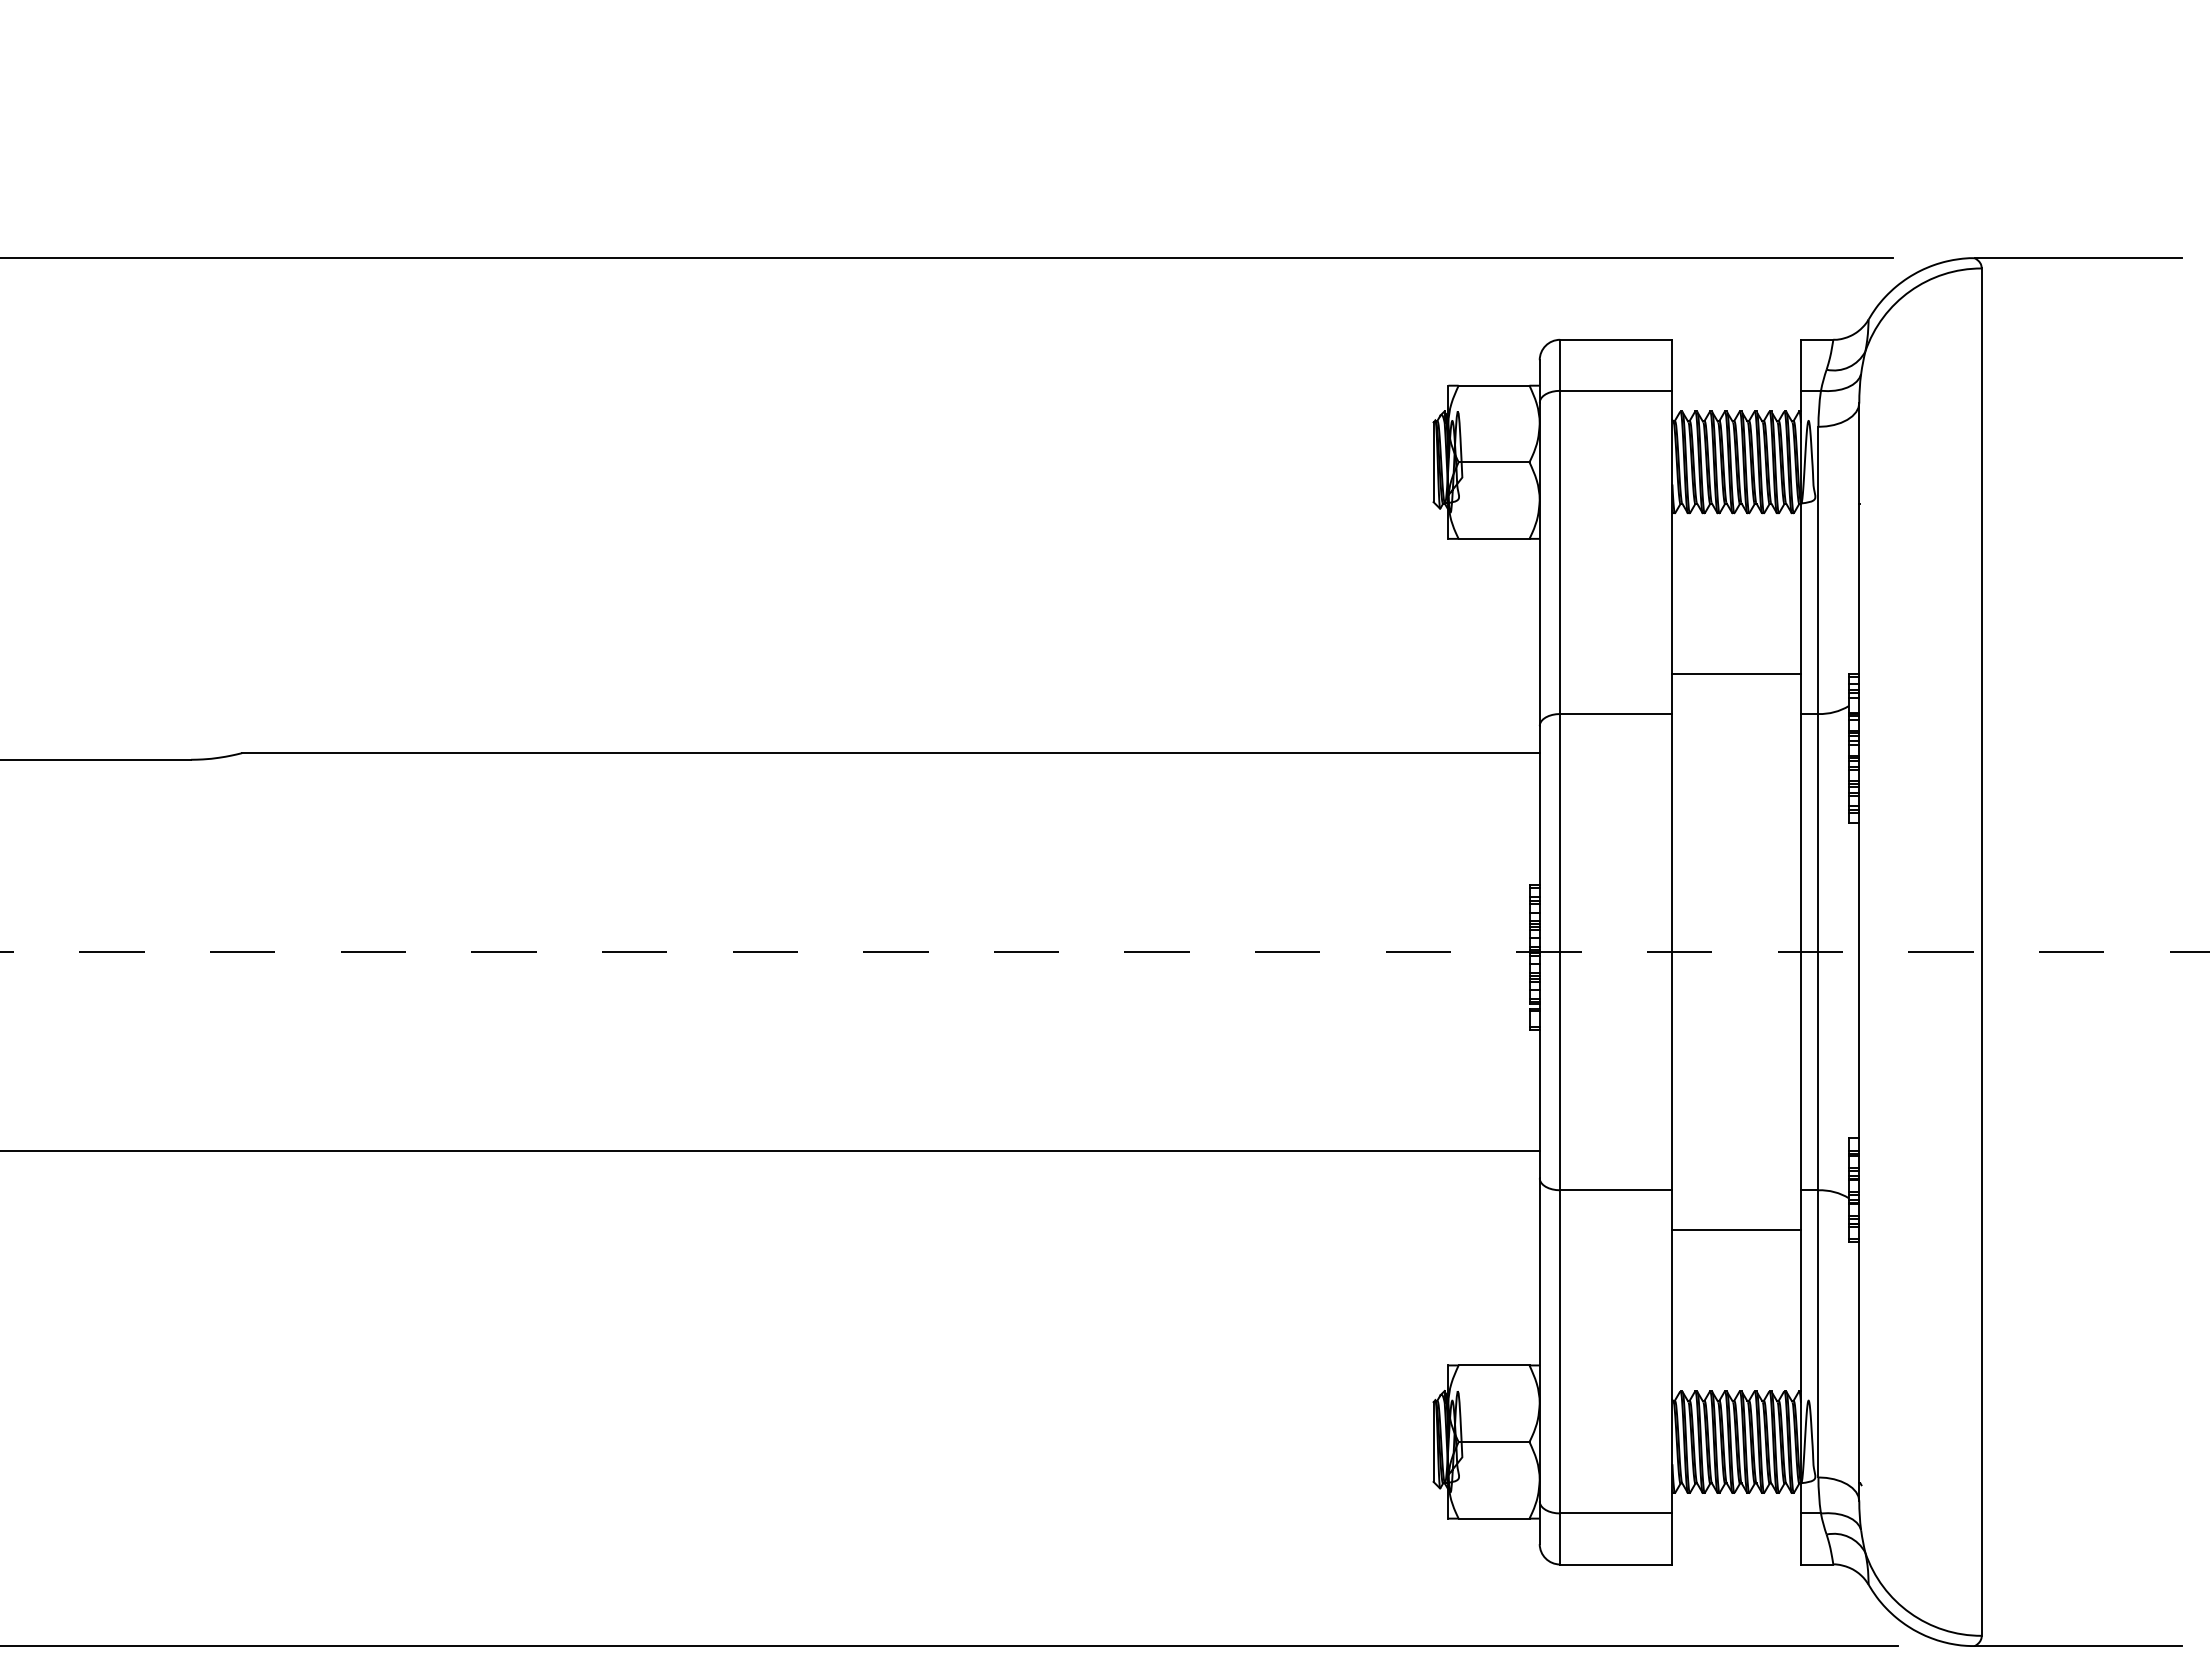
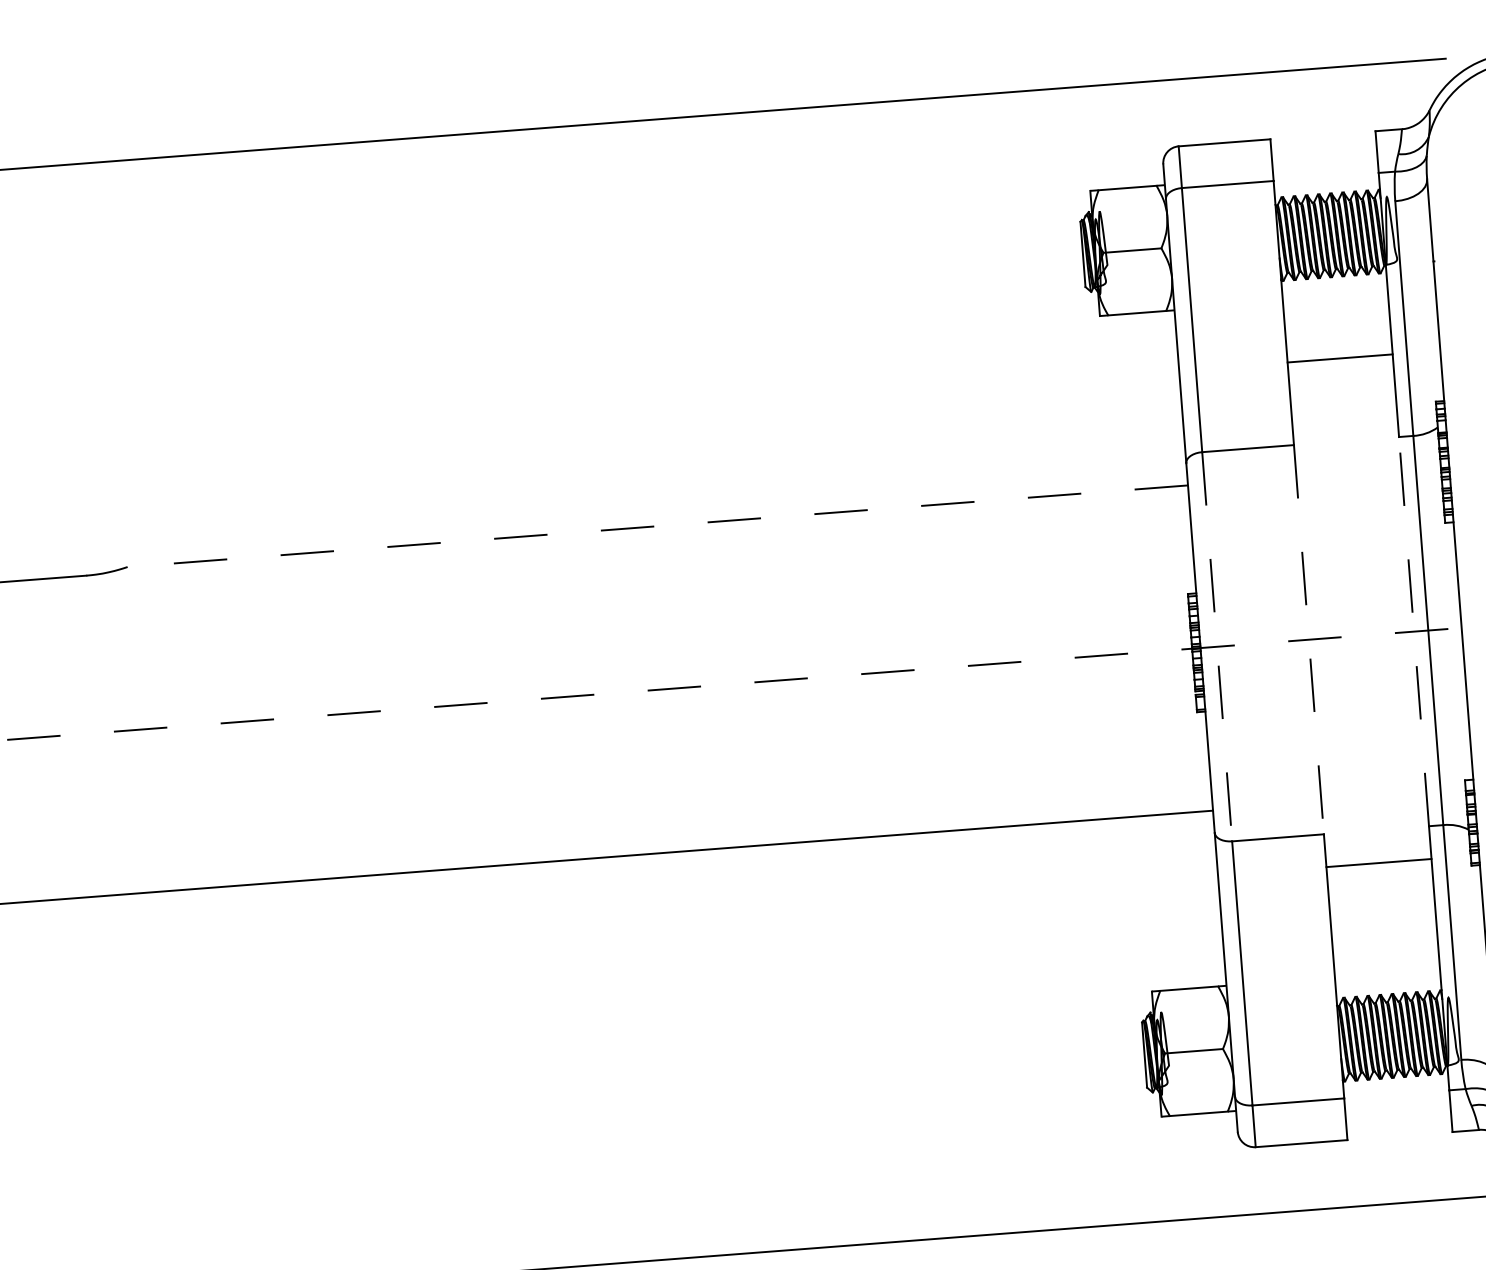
line: (1736, 673) -> (1339, 358), moved
line: (890, 753) -> (657, 526), solid -> dashed
line: (1800, 951) -> (1413, 631), solid -> dashed
line: (1560, 952) -> (1217, 647), solid -> dashed
line: (1672, 952) -> (1309, 639), solid -> dashed

